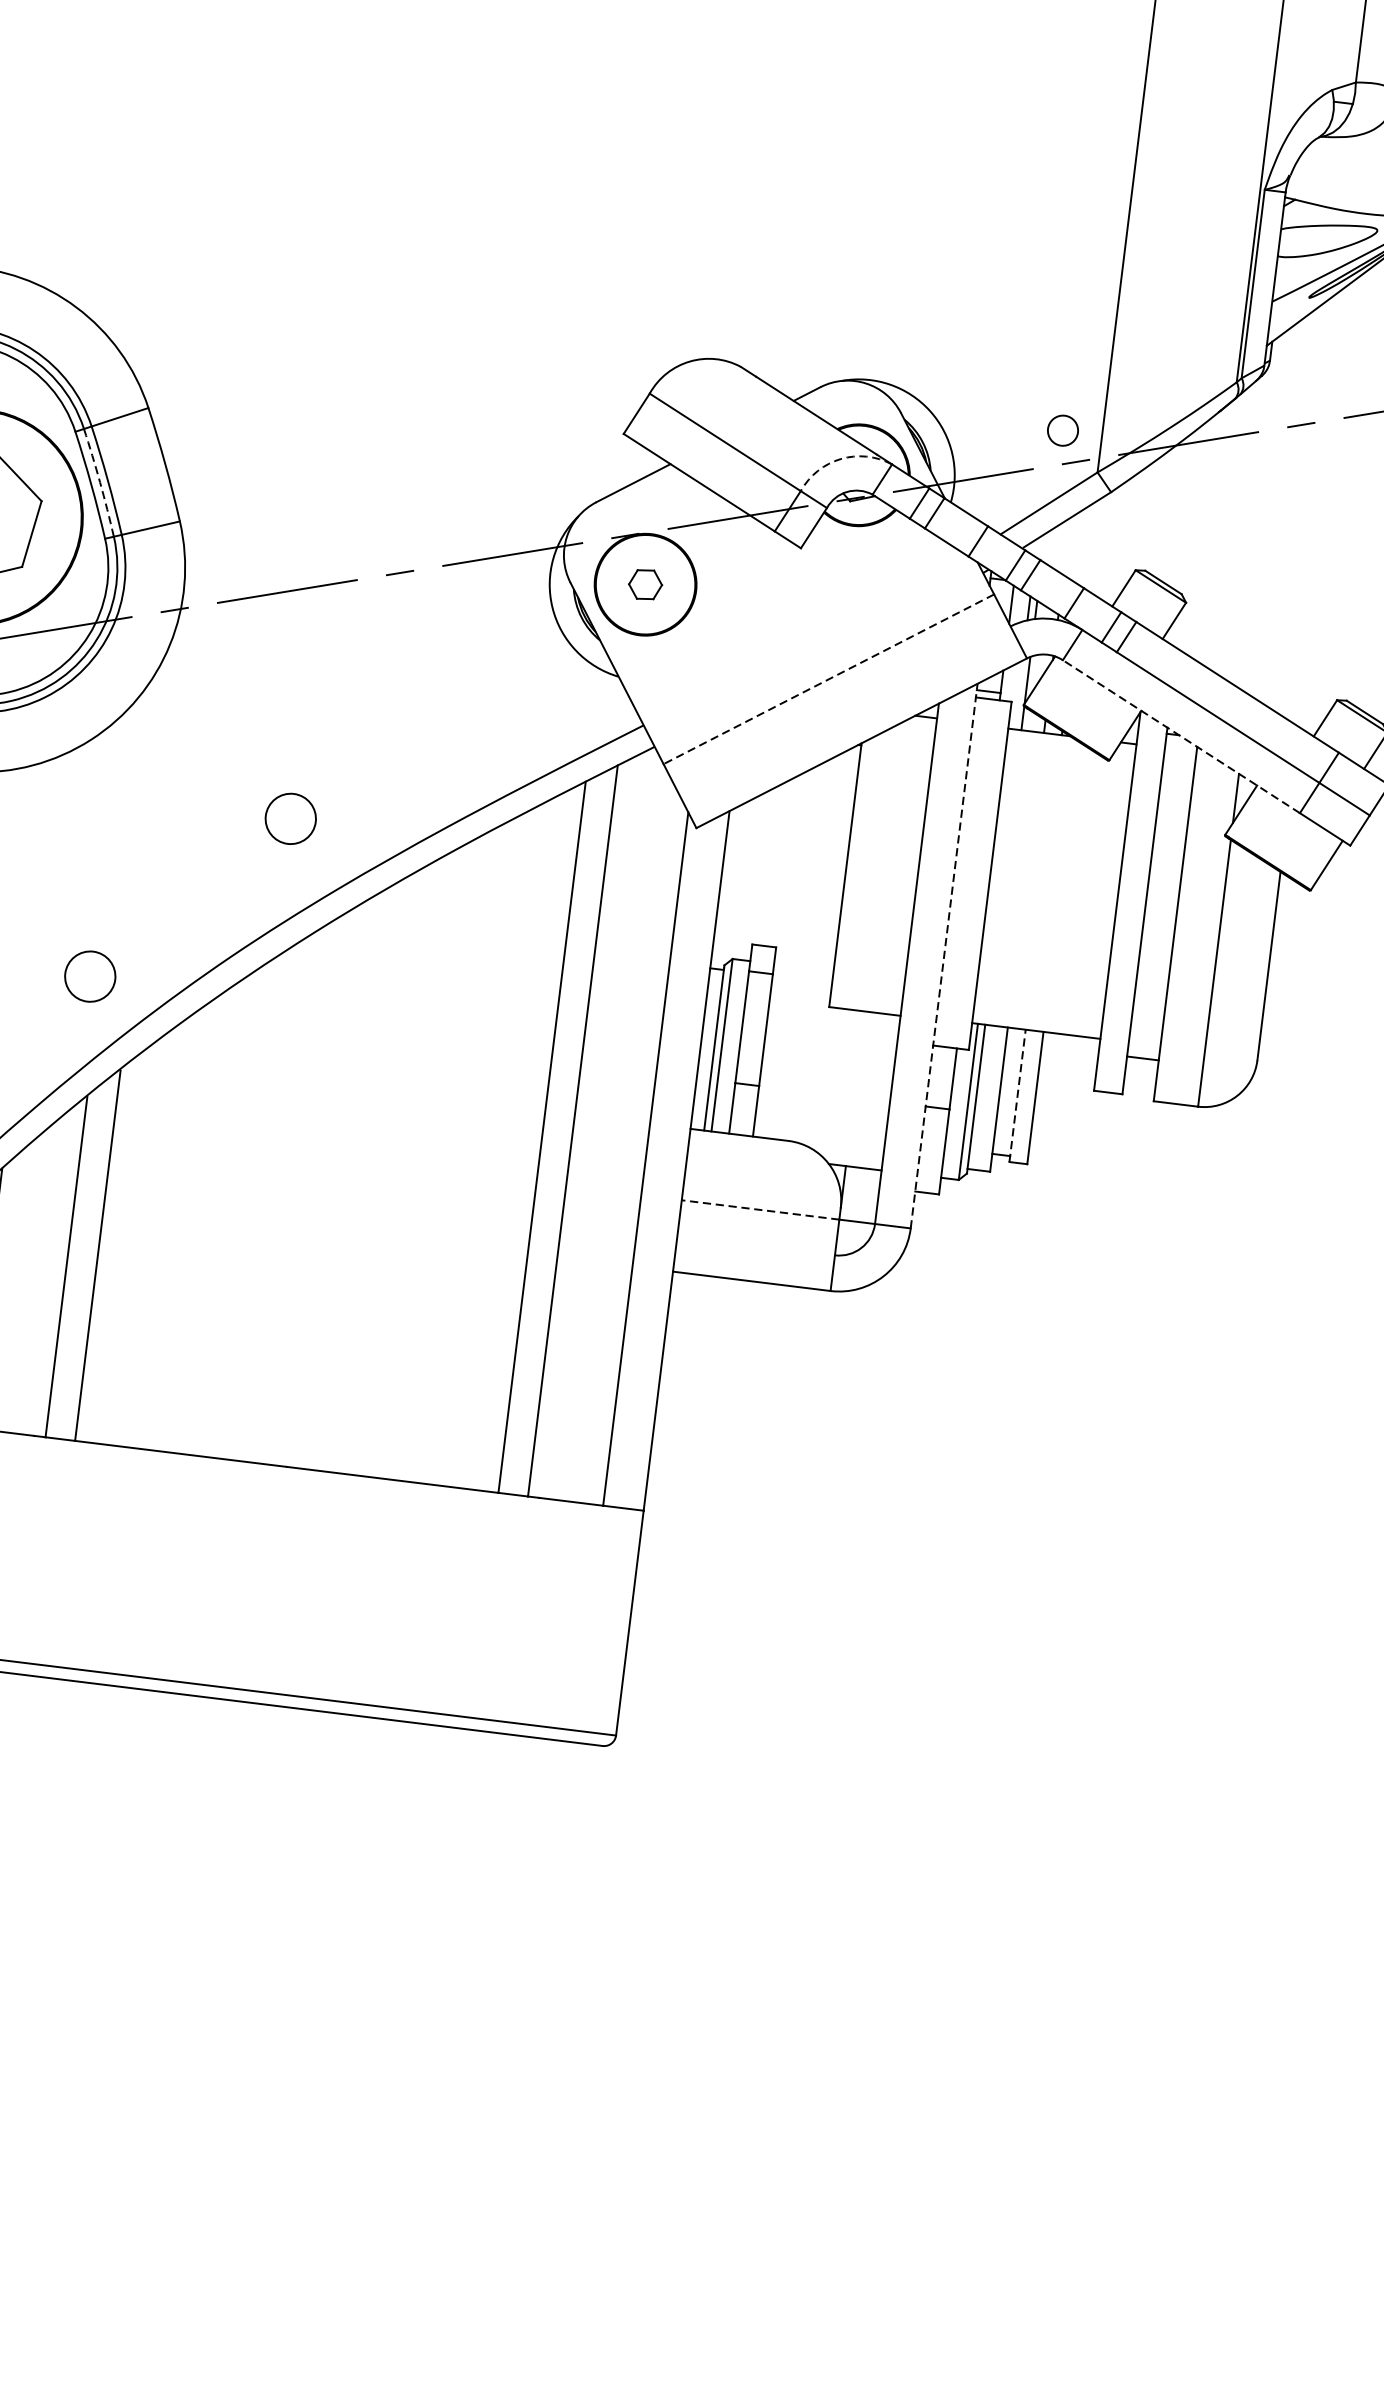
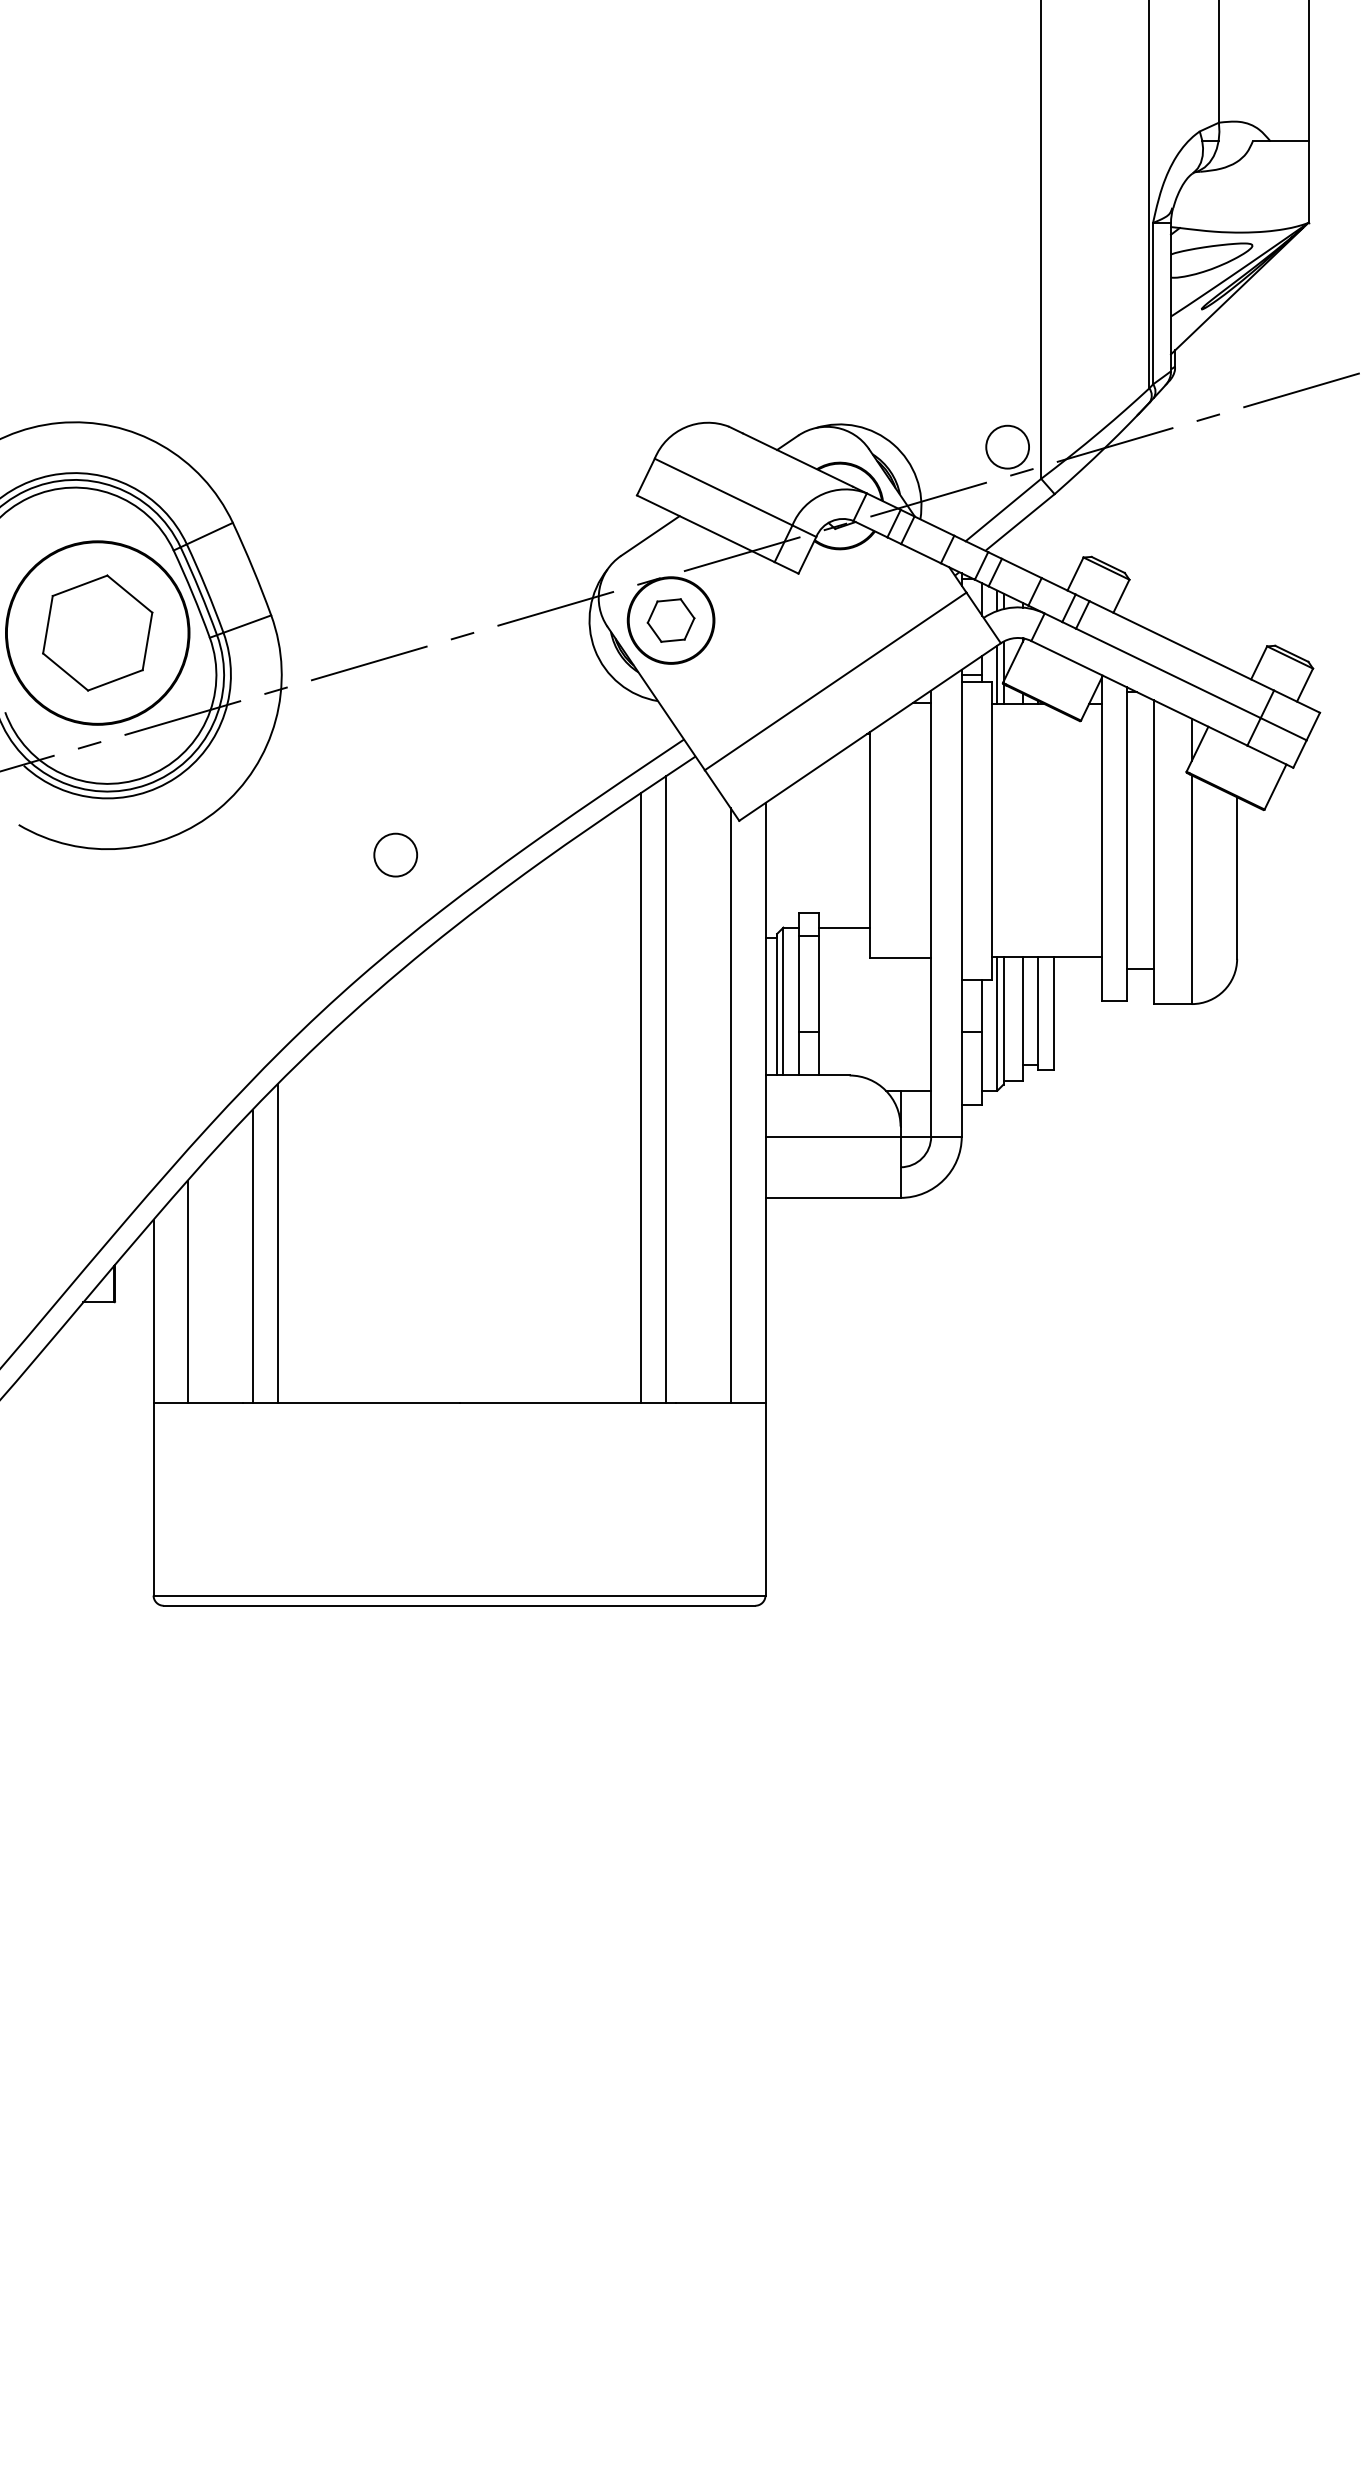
circle: (1062, 429) -> (1007, 446), size x1.67
arc: (841, 459) -> (823, 494), dashed -> solid
arc: (99, 482) -> (199, 590), dashed -> solid
part: (644, 584) -> (670, 620), size x1.67
line: (828, 679) -> (835, 681), dashed -> solid
line: (1018, 694) -> (997, 674), added
line: (1180, 736) -> (1138, 693), dashed -> solid
line: (943, 955) -> (961, 902), dashed -> solid
line: (803, 967) -> (844, 927), added
circle: (90, 975) -> (242, 1008), removed
line: (1017, 1095) -> (1038, 1013), dashed -> solid
line: (761, 1209) -> (833, 1136), dashed -> solid

